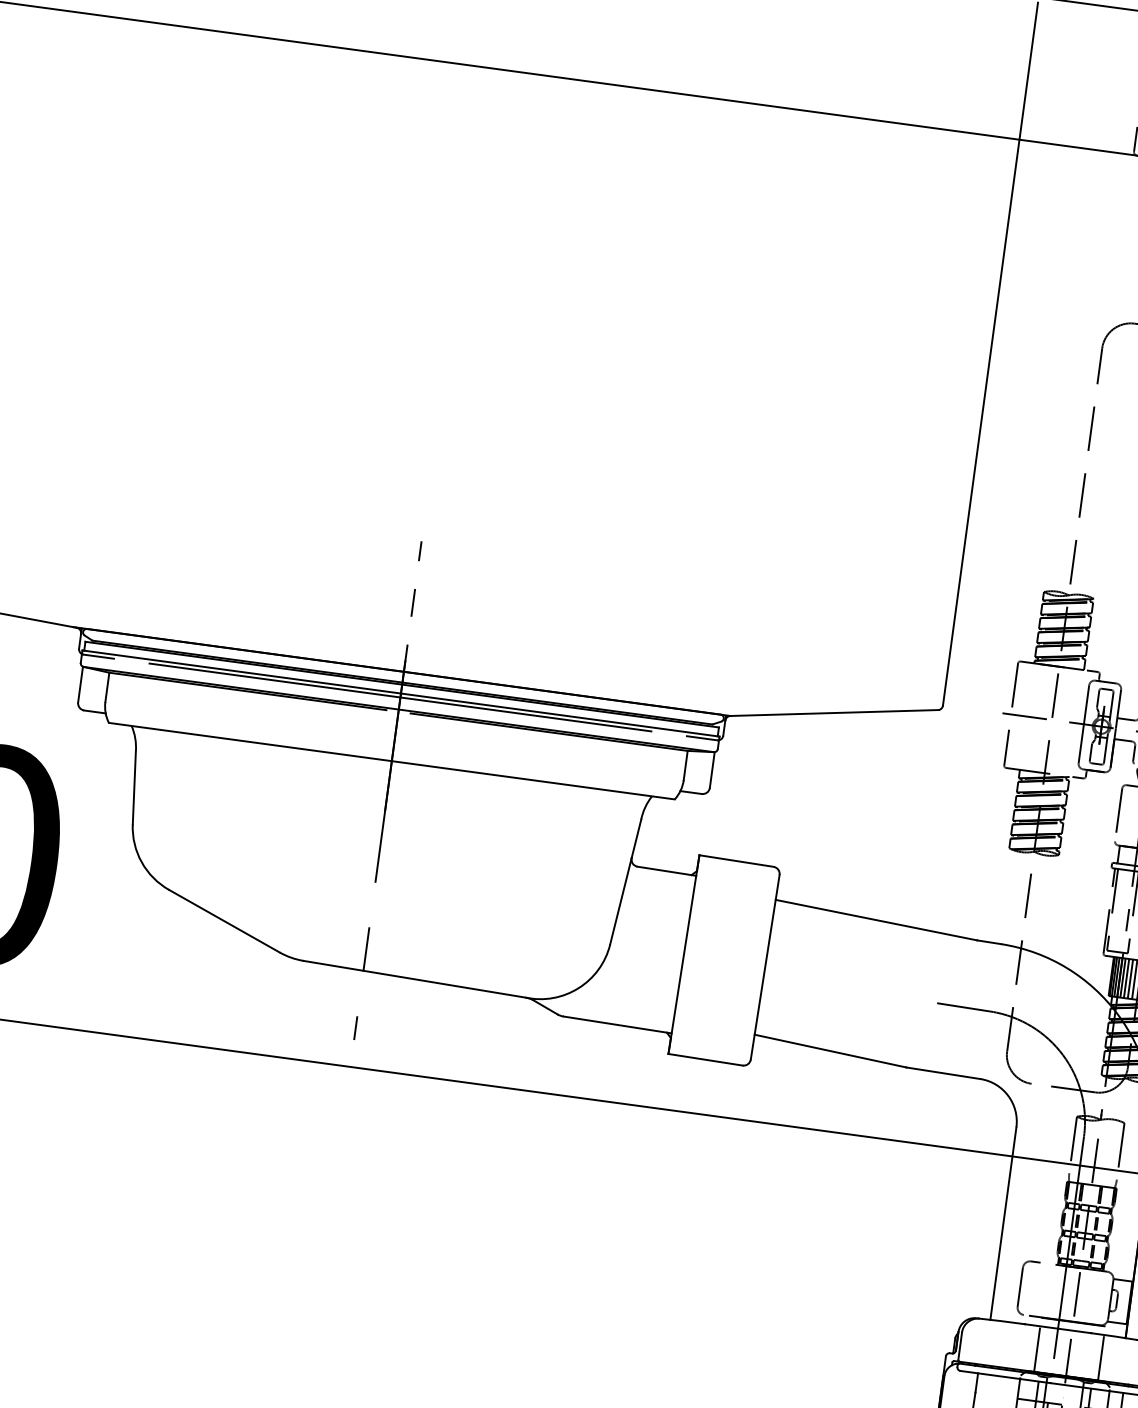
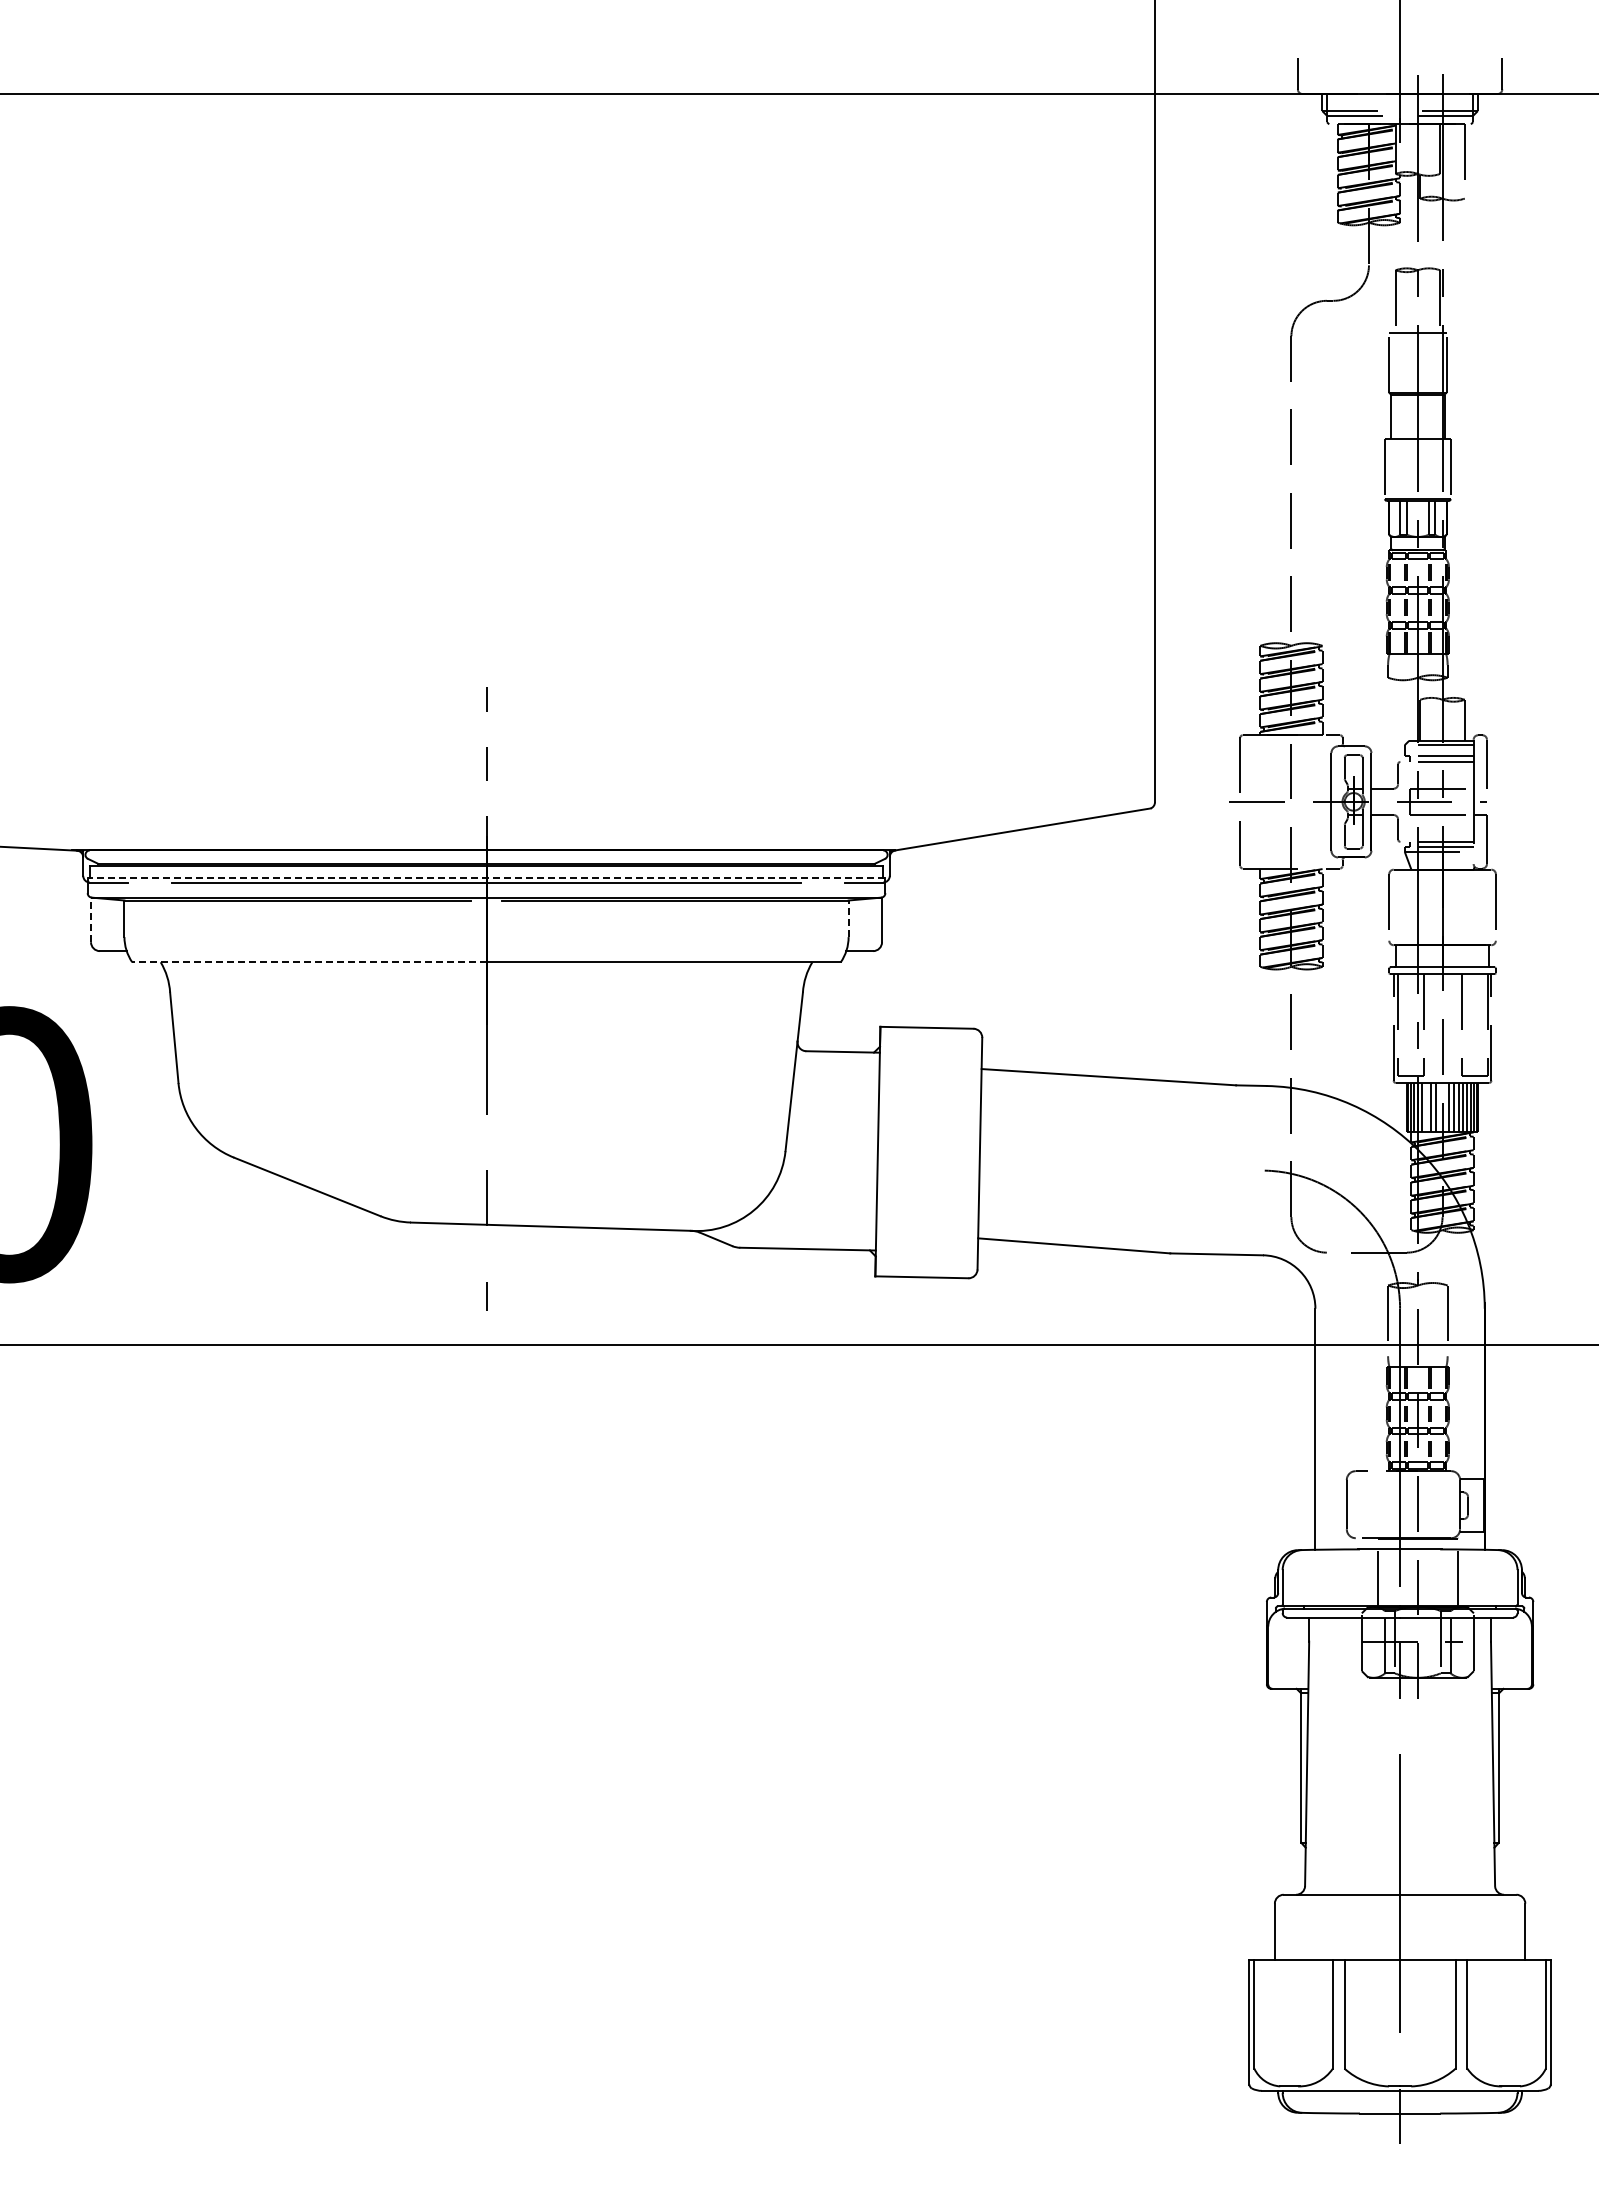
line: (80, 684) -> (91, 919), solid -> dashed
line: (400, 693) -> (486, 877), solid -> dashed
line: (249, 742) -> (308, 962), solid -> dashed
line: (685, 765) -> (848, 918), solid -> dashed
line: (1126, 978) -> (1426, 1107), removed
line: (963, 1006) -> (1230, 1169), removed

